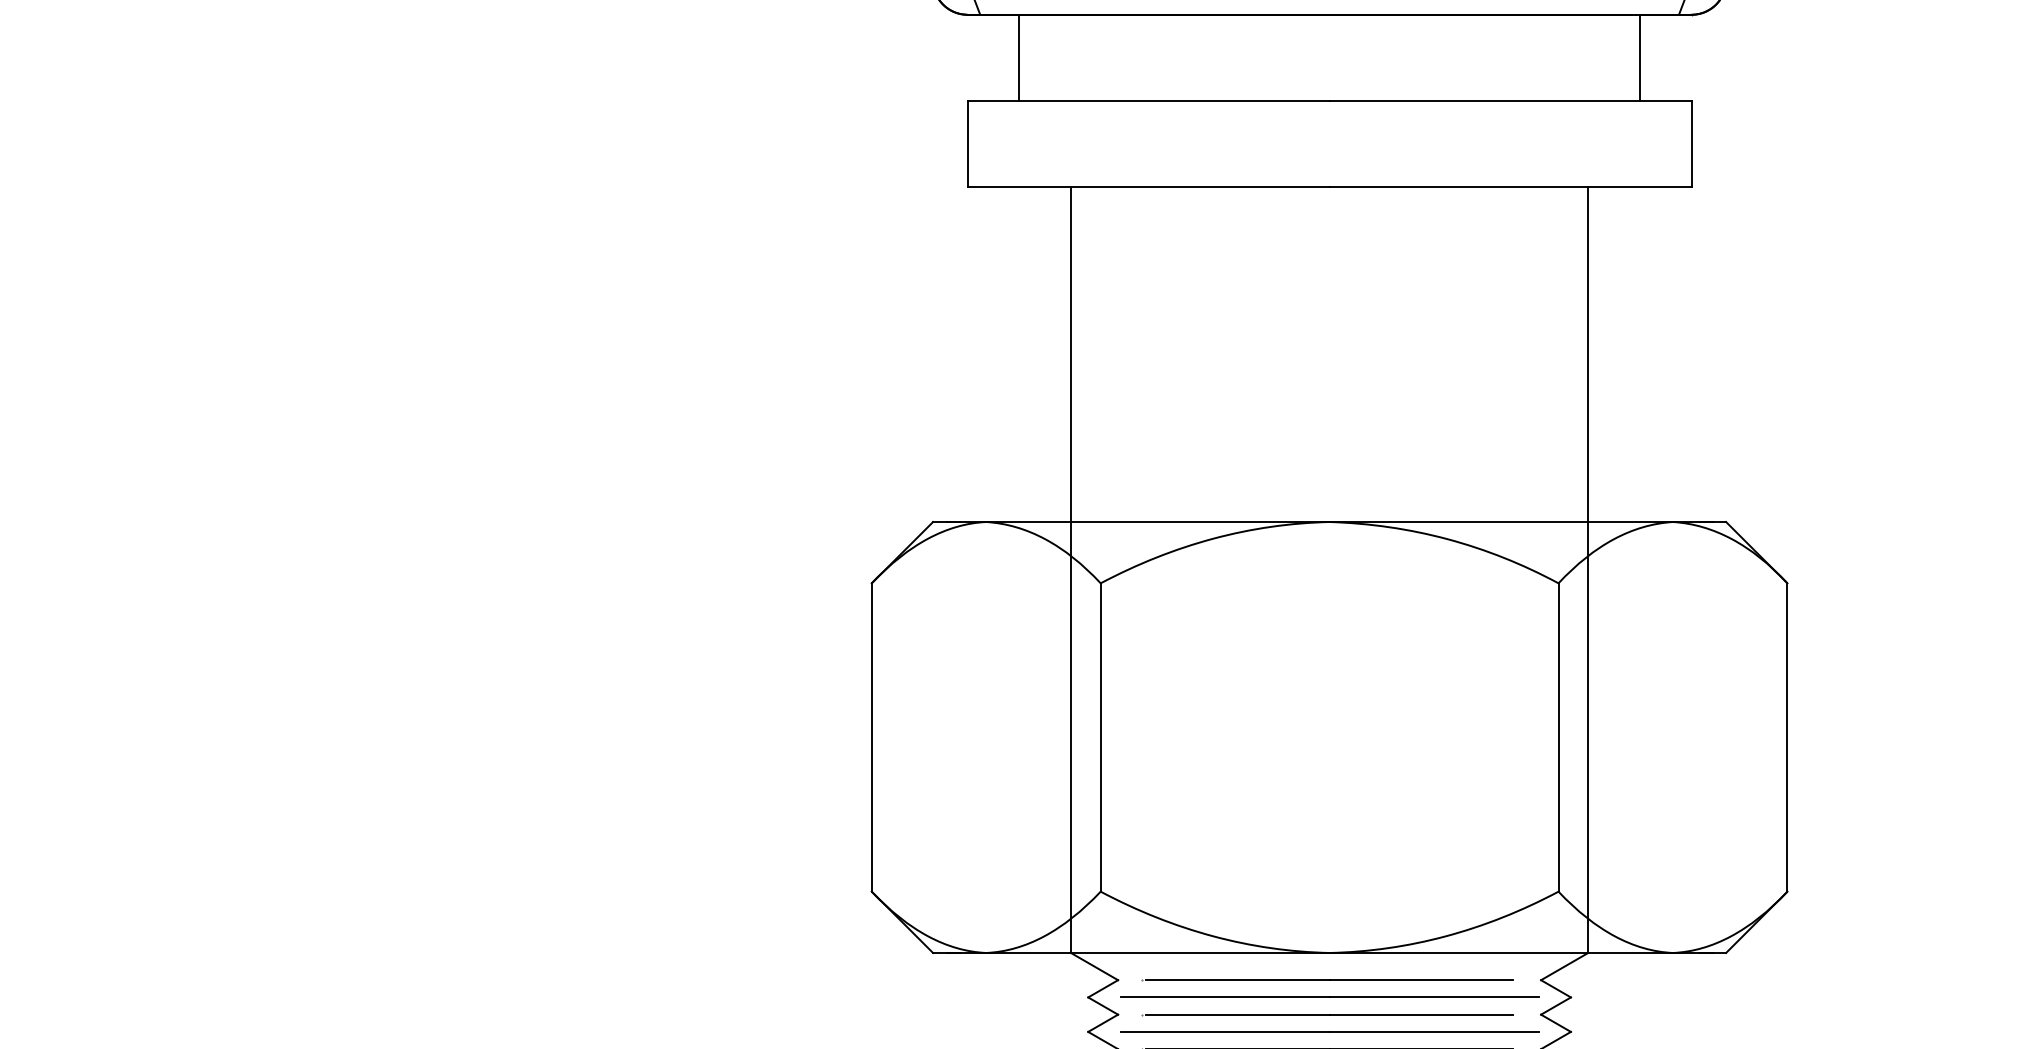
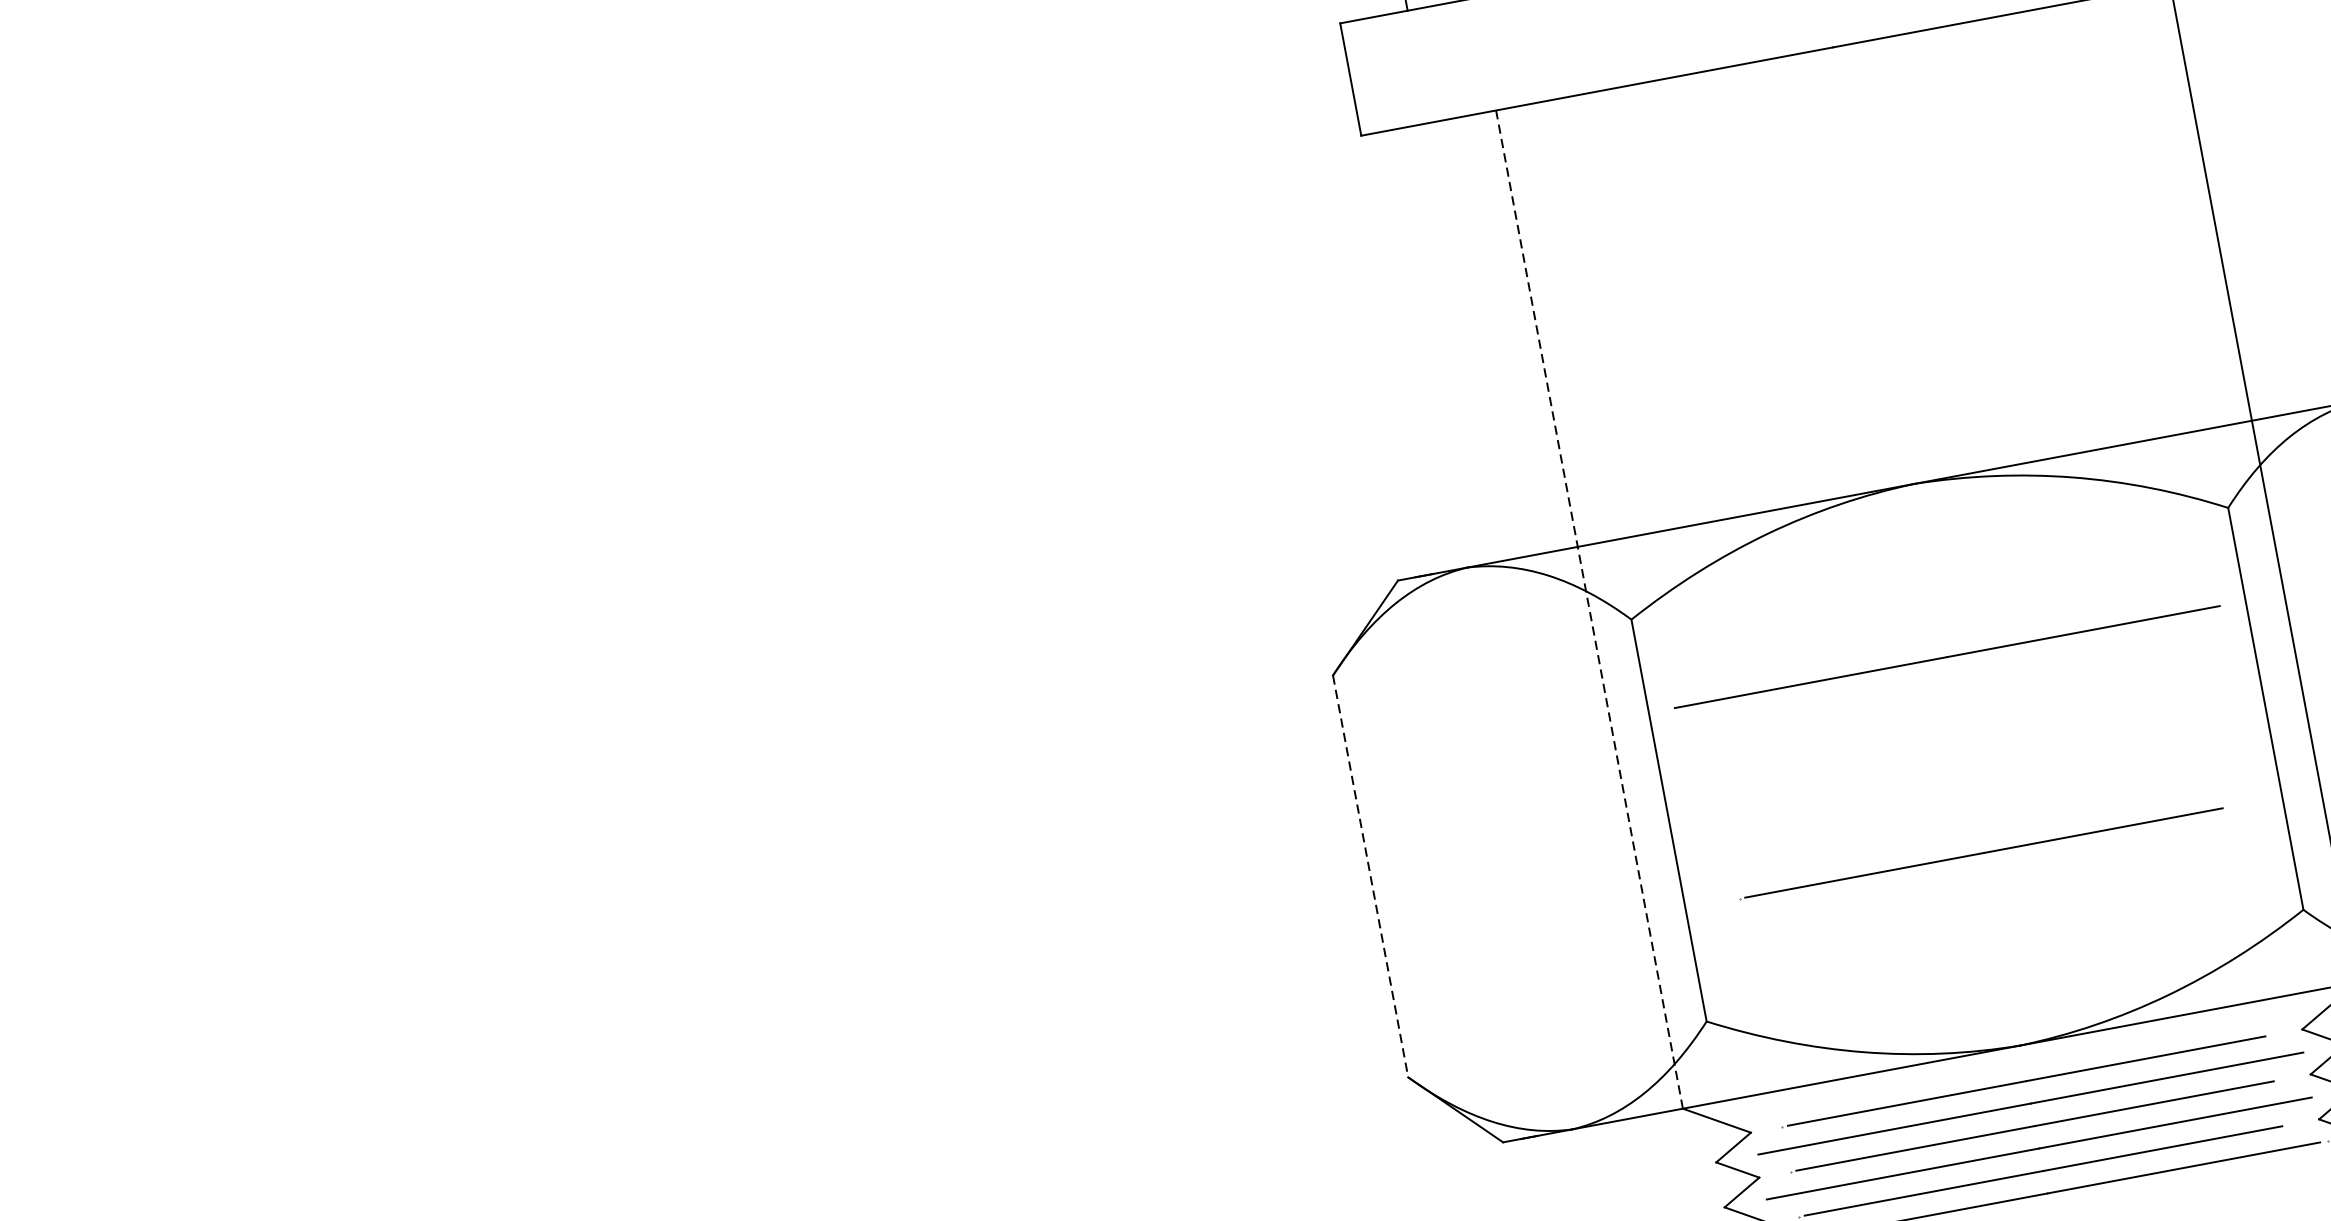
line: (1071, 570) -> (1590, 610), solid -> dashed
line: (1329, 654) -> (1947, 656), added
line: (871, 738) -> (1370, 877), solid -> dashed
line: (1327, 805) -> (1981, 853), added

